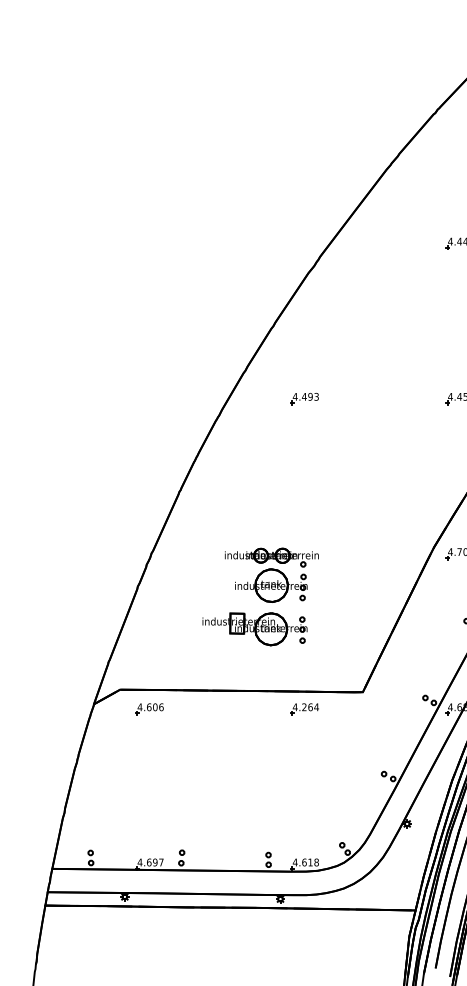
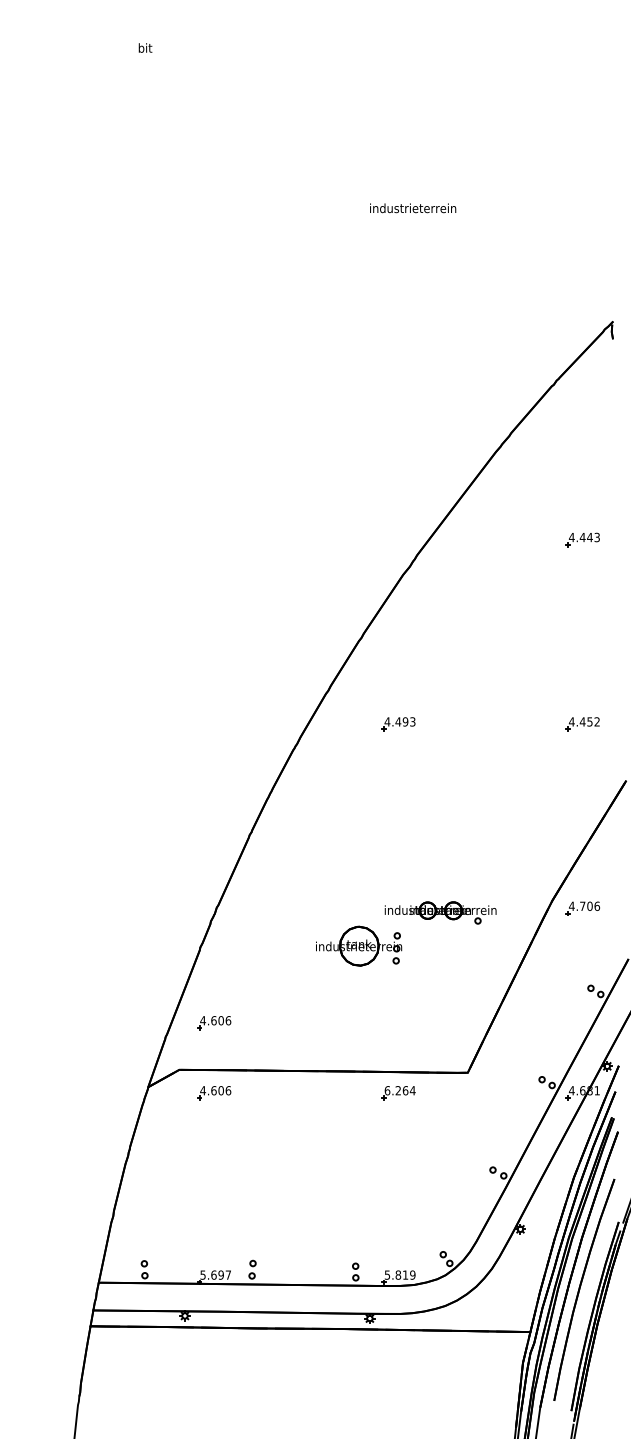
part: (271, 557) -> (440, 912), moved
part: (254, 629) -> (339, 998), removed
part: (149, 650) -> (214, 1023), added
text: (295, 707) -> (387, 1090), 4.264 -> 6.264
text: (139, 861) -> (202, 1274), 4.697 -> 5.697
text: (305, 861) -> (399, 1274), 4.618 -> 5.819

